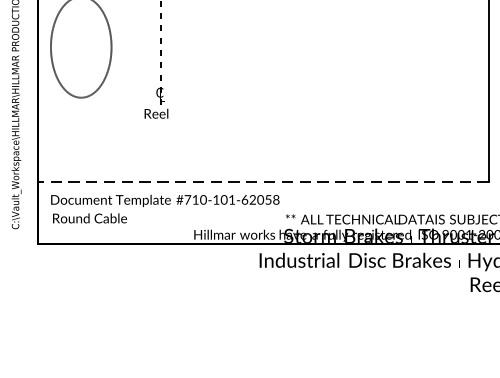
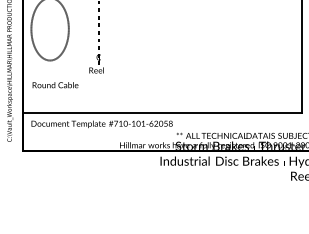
line: (262, 181) -> (162, 112), dashed -> solid
text: (89, 218) -> (55, 85), moved

